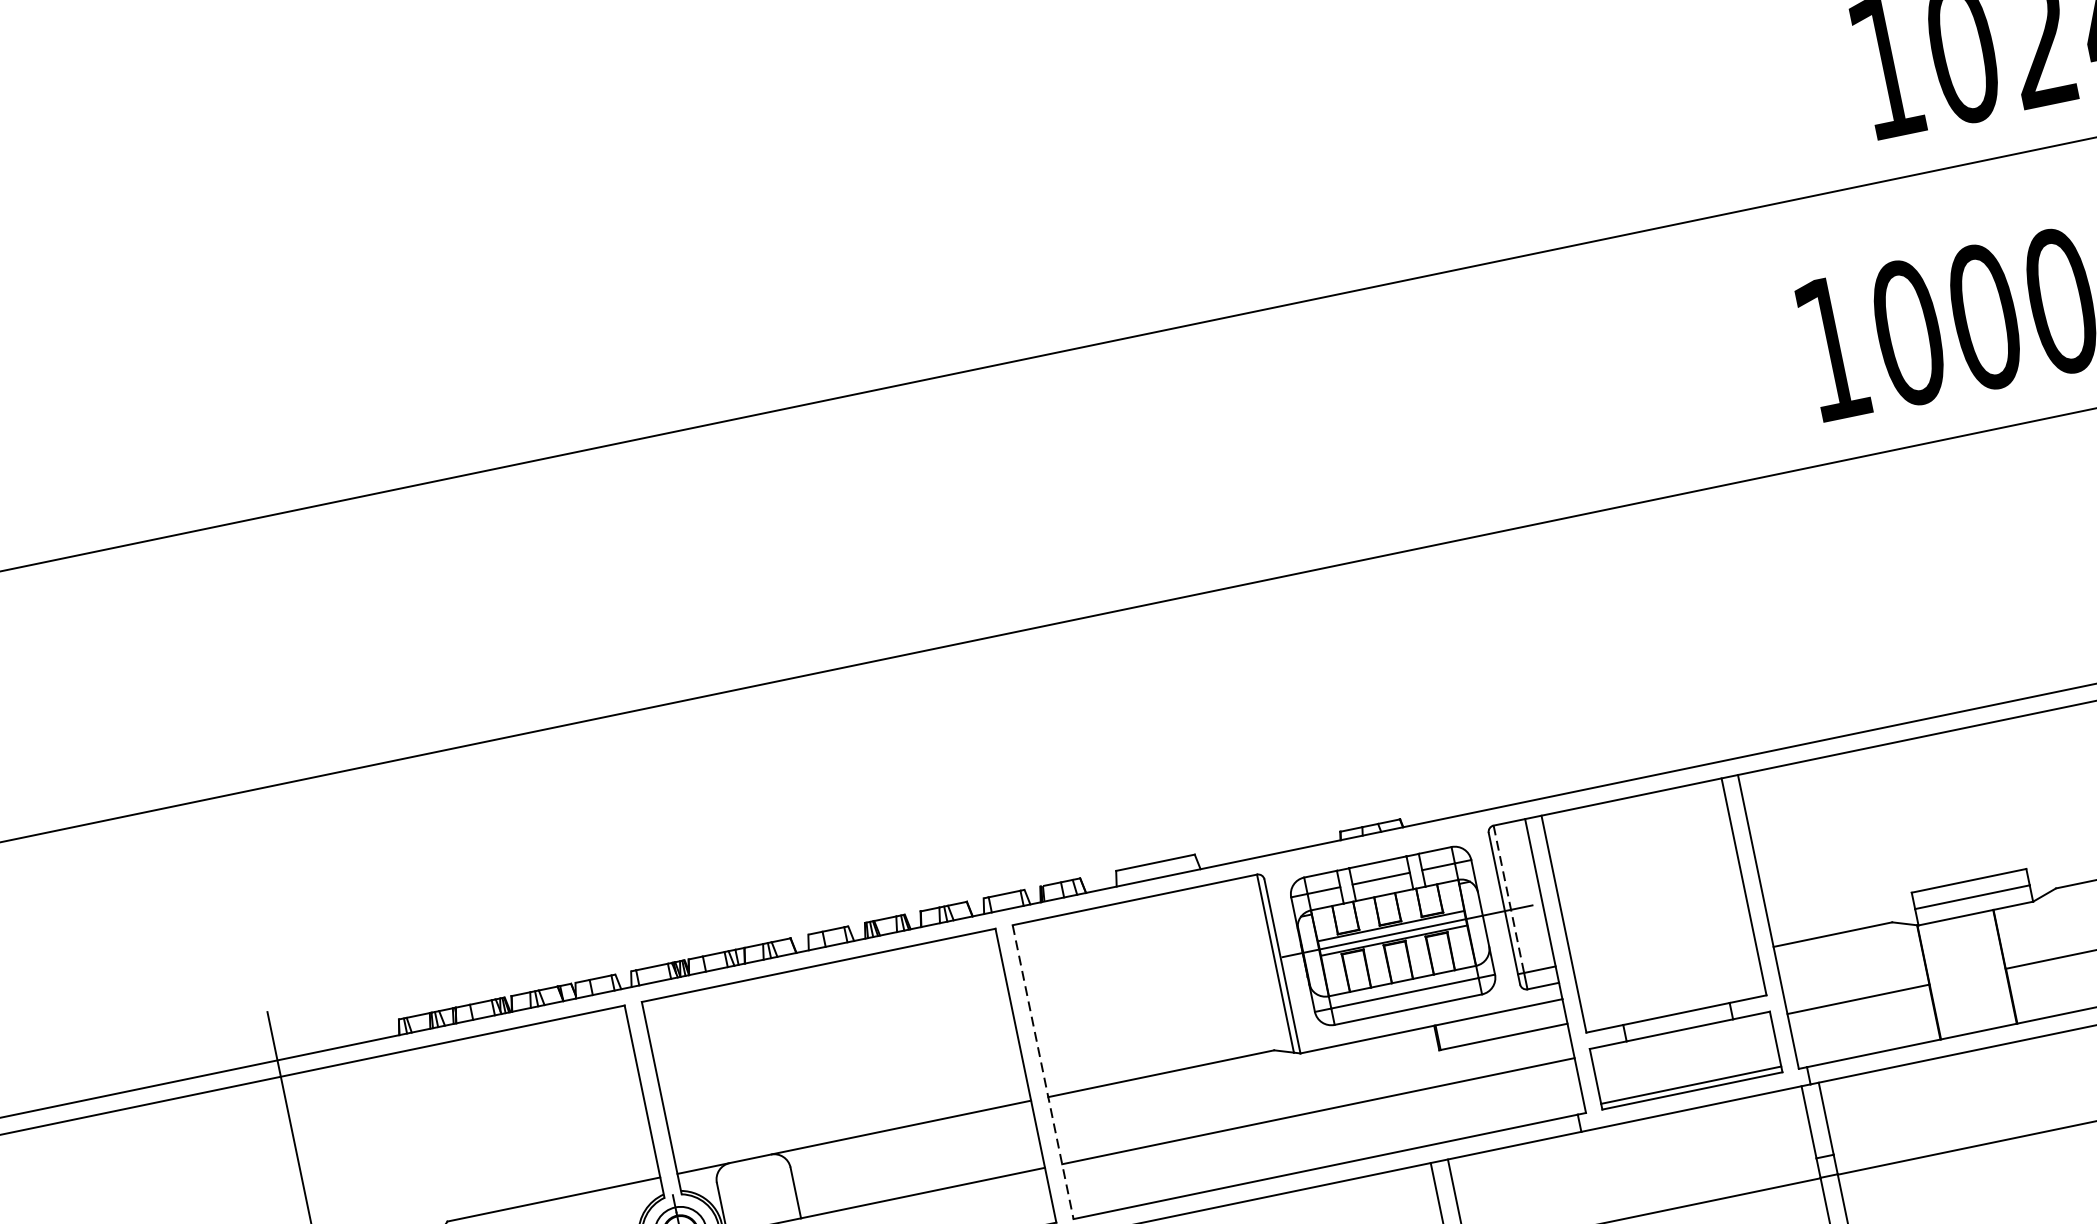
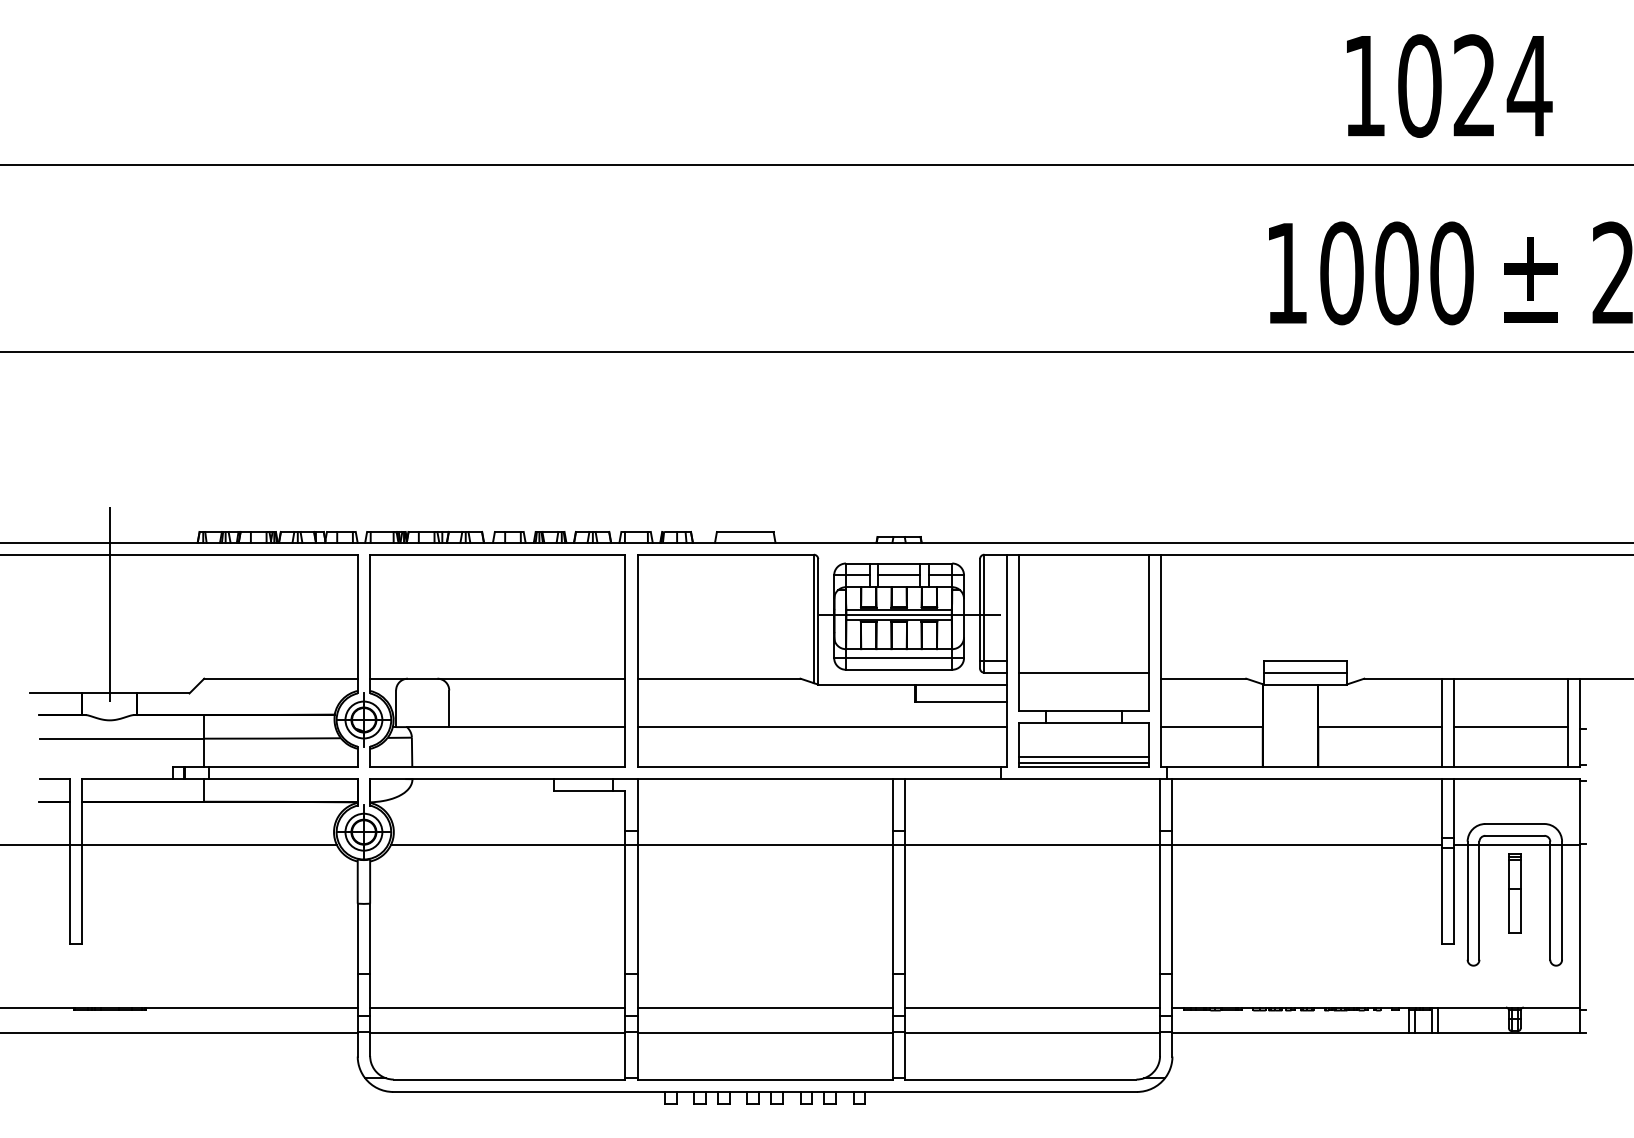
line: (1509, 900) -> (984, 608), dashed -> solid
line: (1664, 960) -> (1083, 672), added
line: (1042, 1071) -> (637, 660), dashed -> solid
line: (1688, 1076) -> (1083, 756), added

